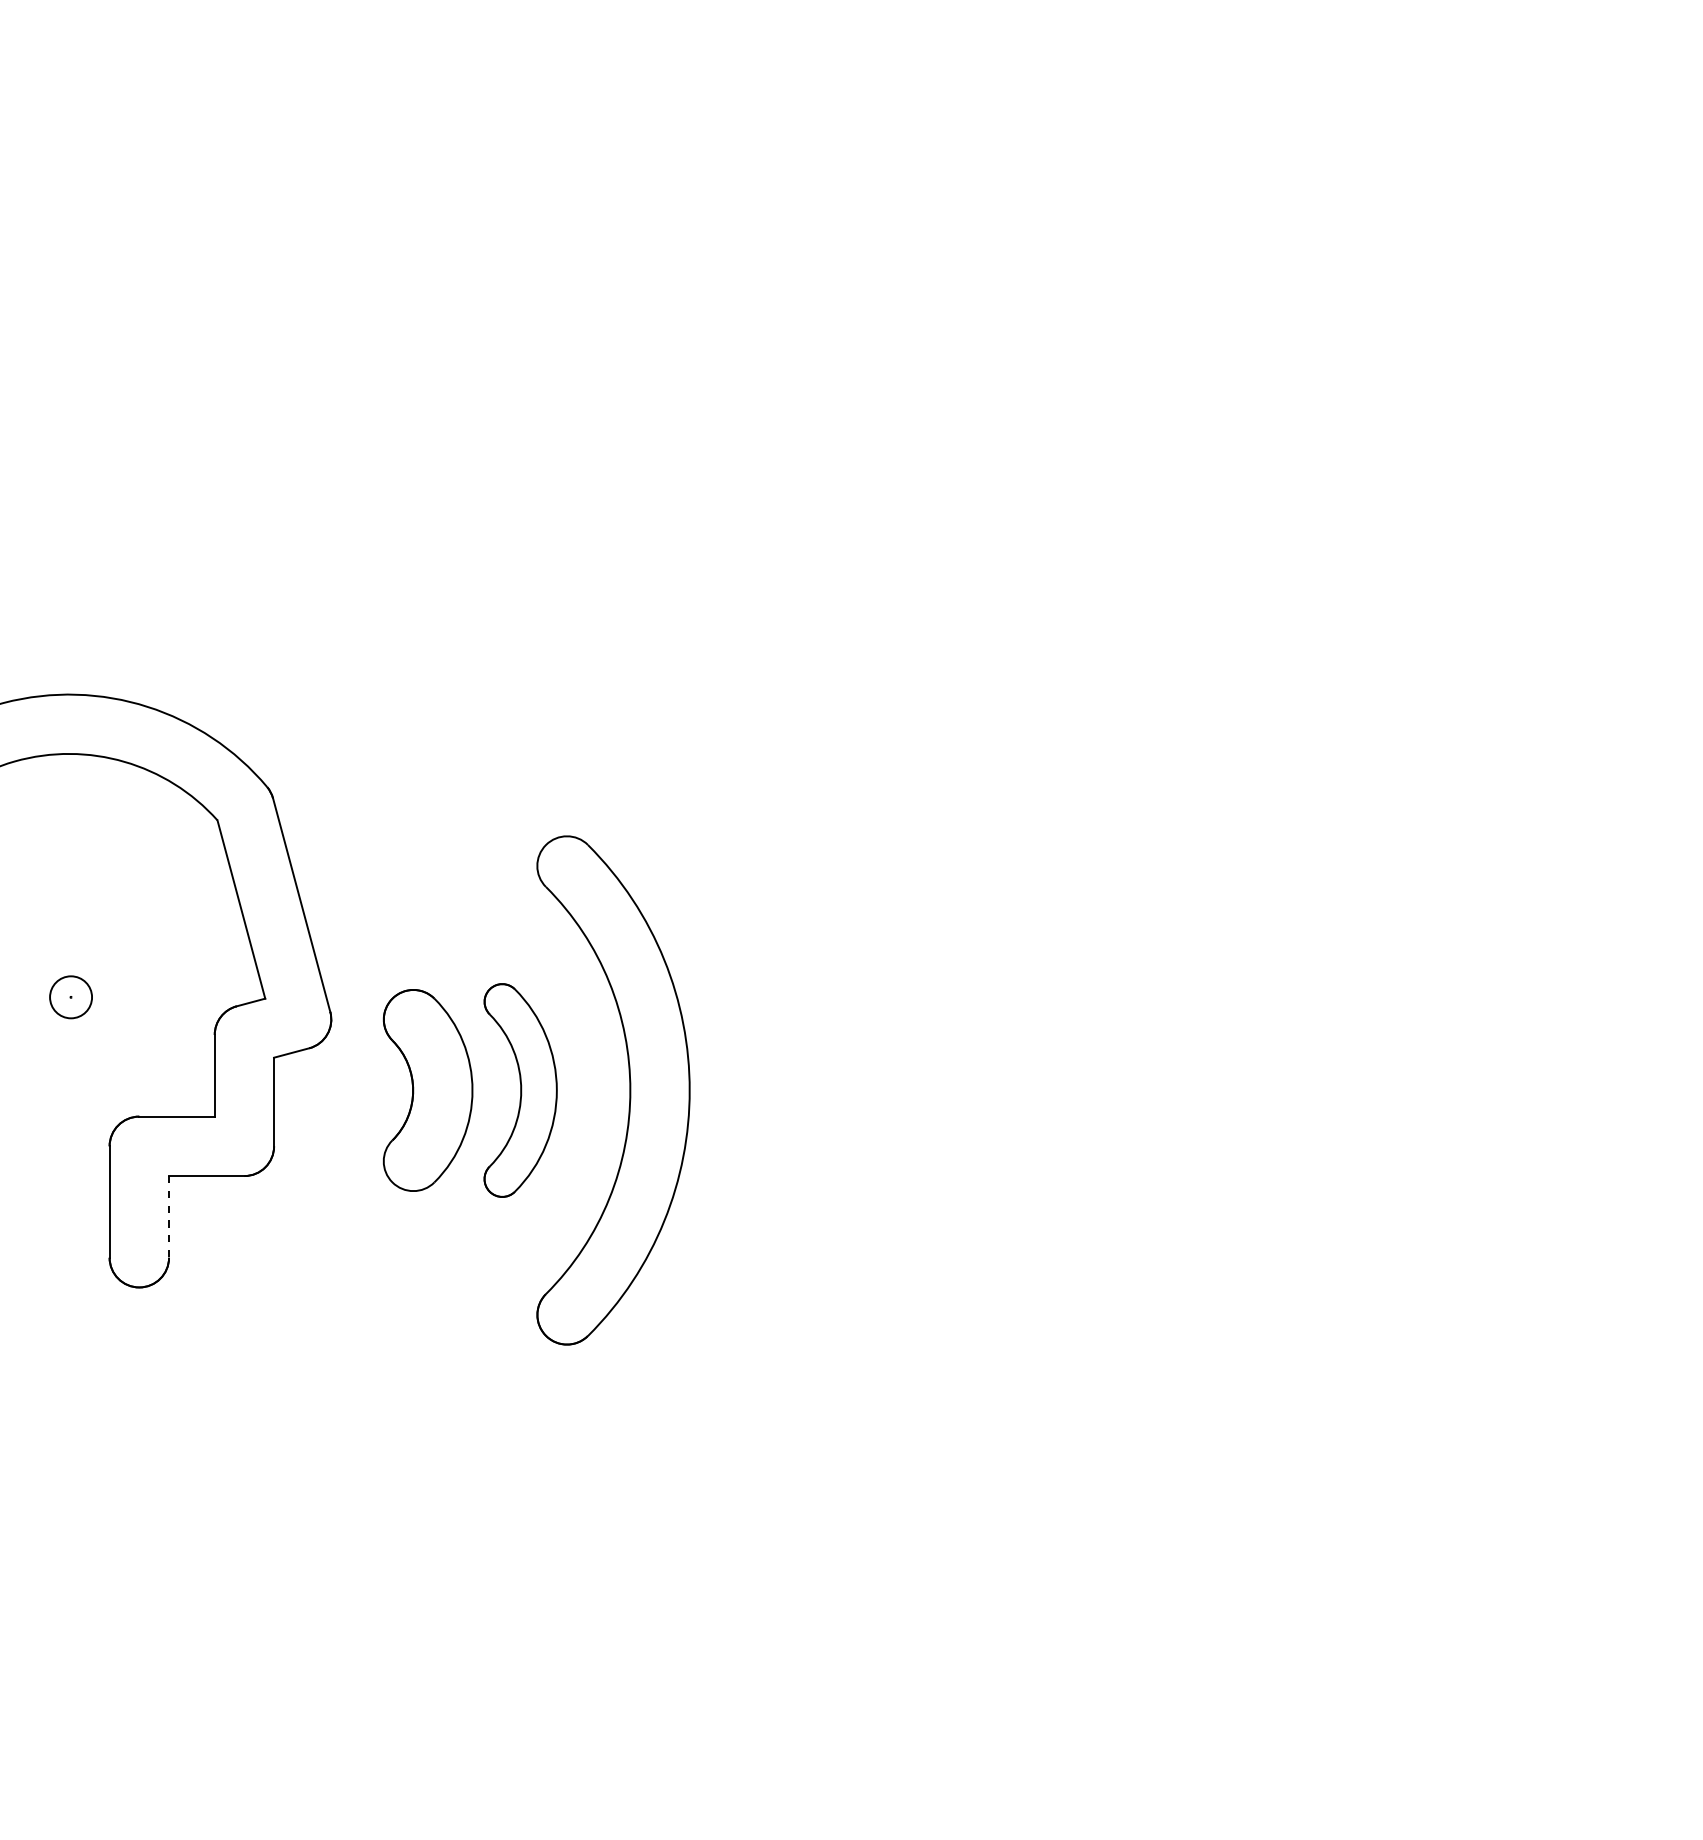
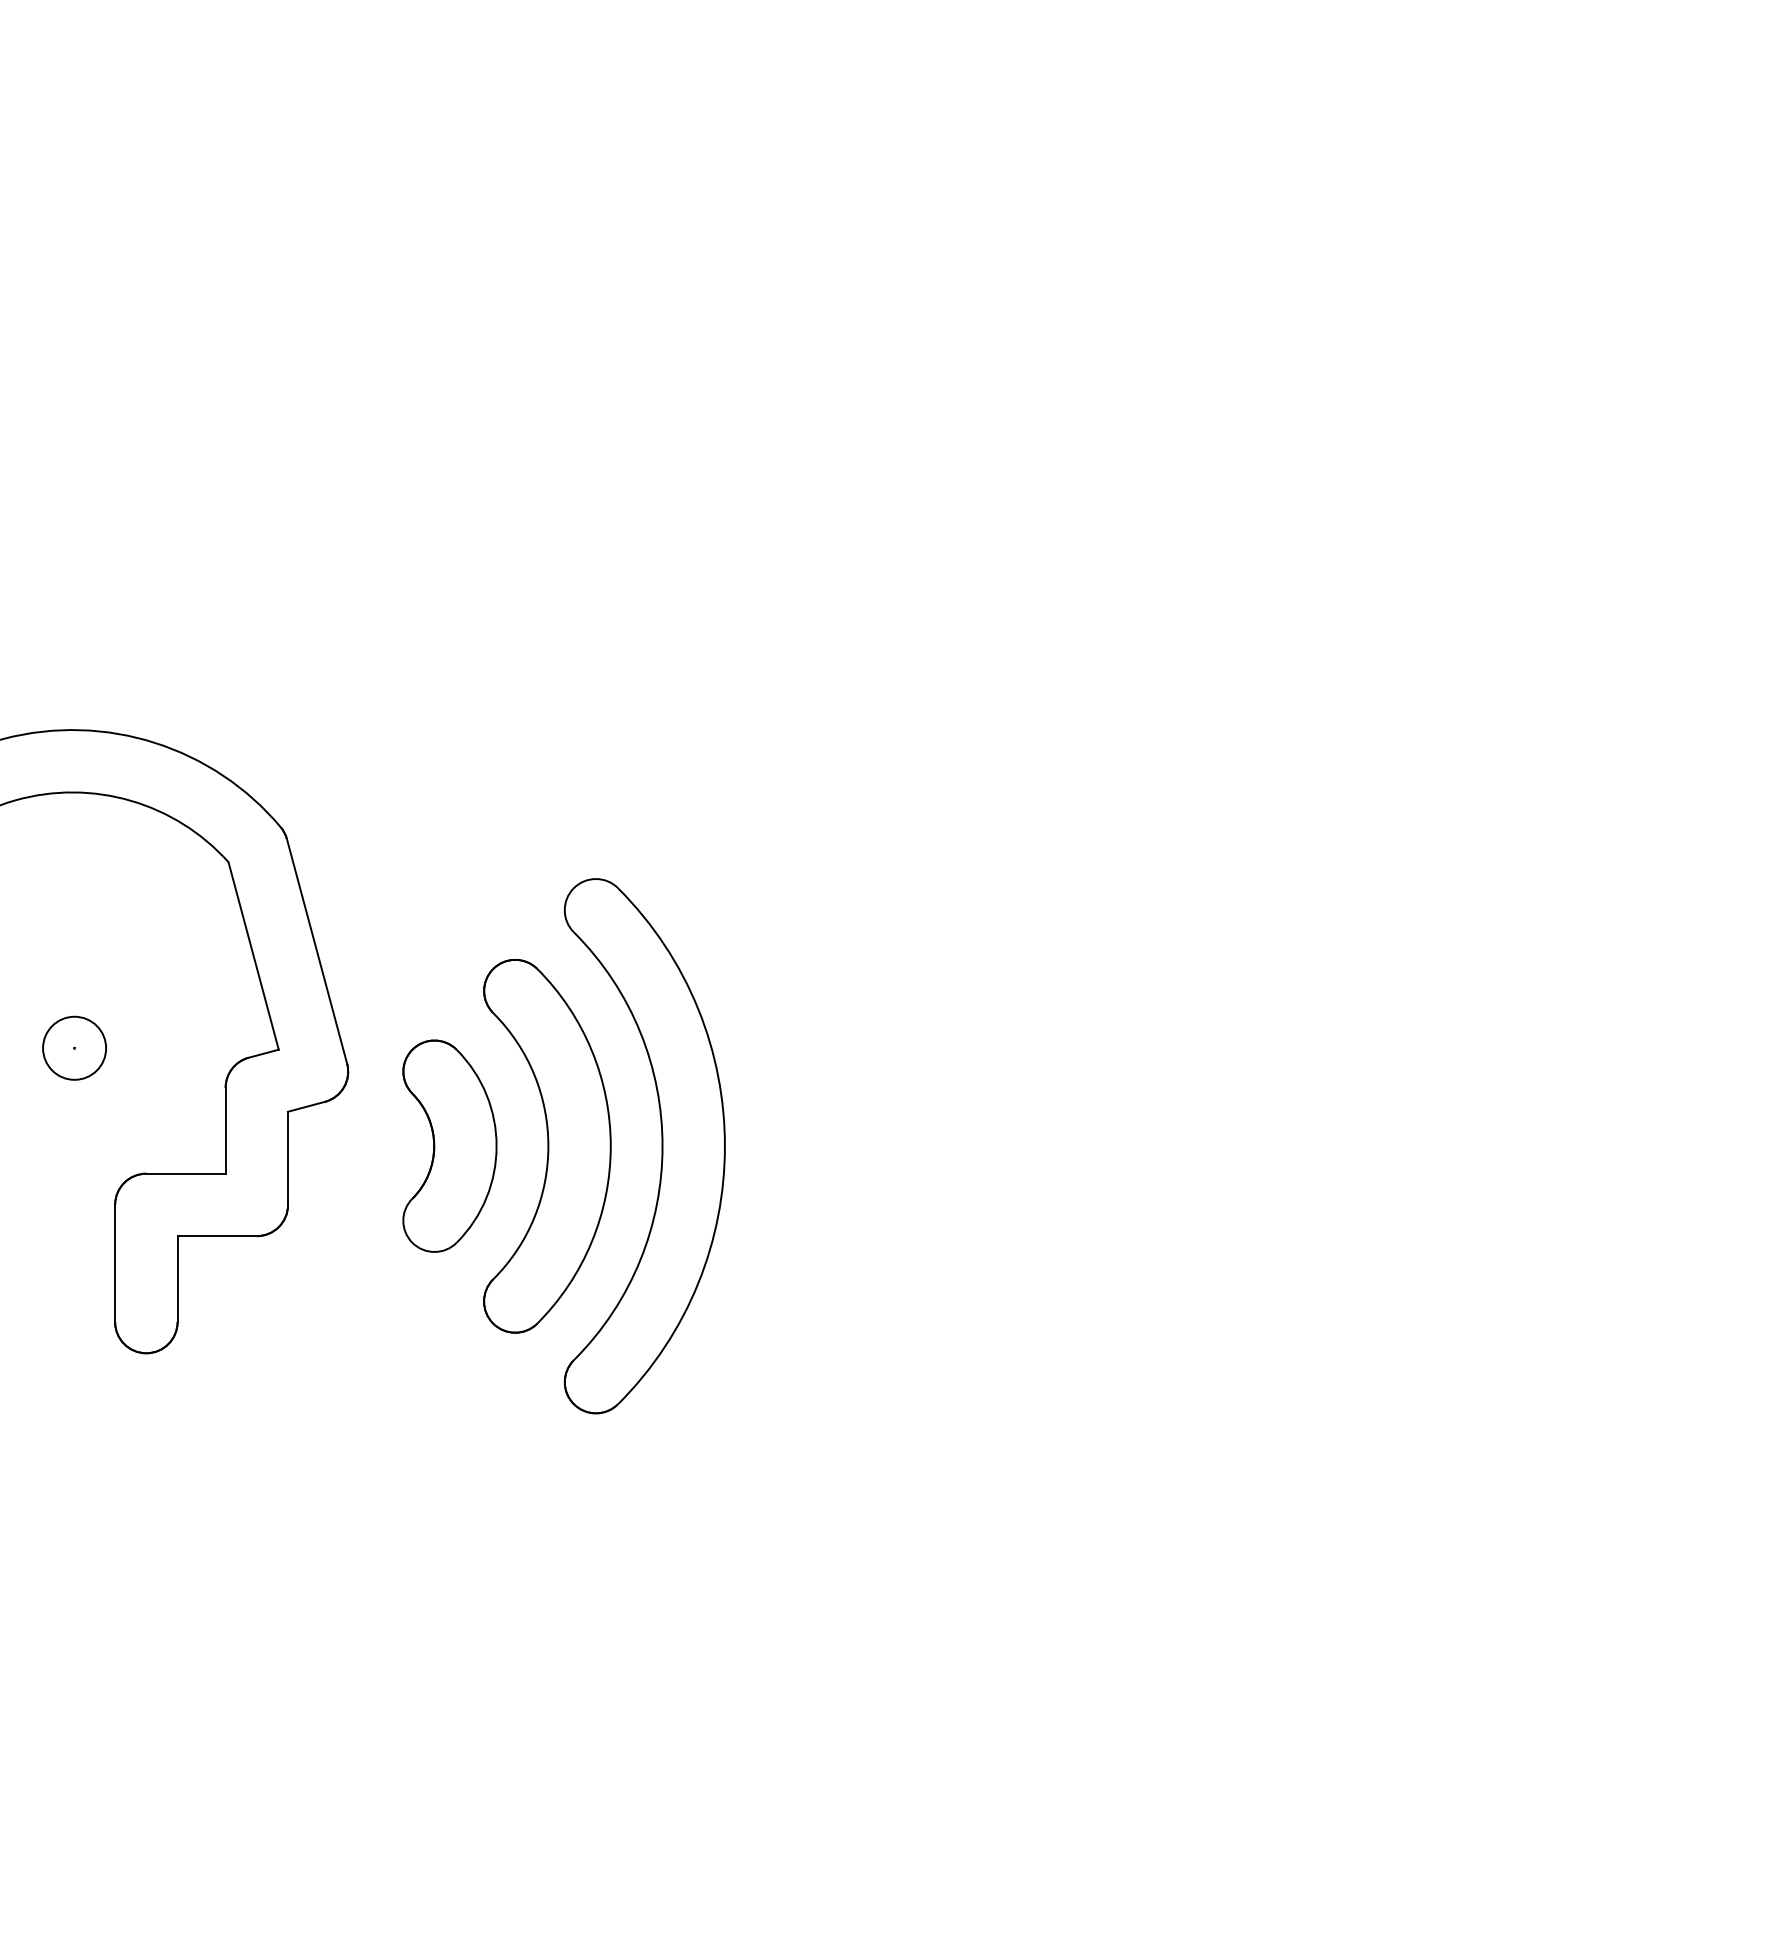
circle: (71, 997) -> (75, 1048), size x1.43
part: (520, 1090) -> (547, 1146), size x1.67
line: (168, 1216) -> (177, 1278), dashed -> solid

